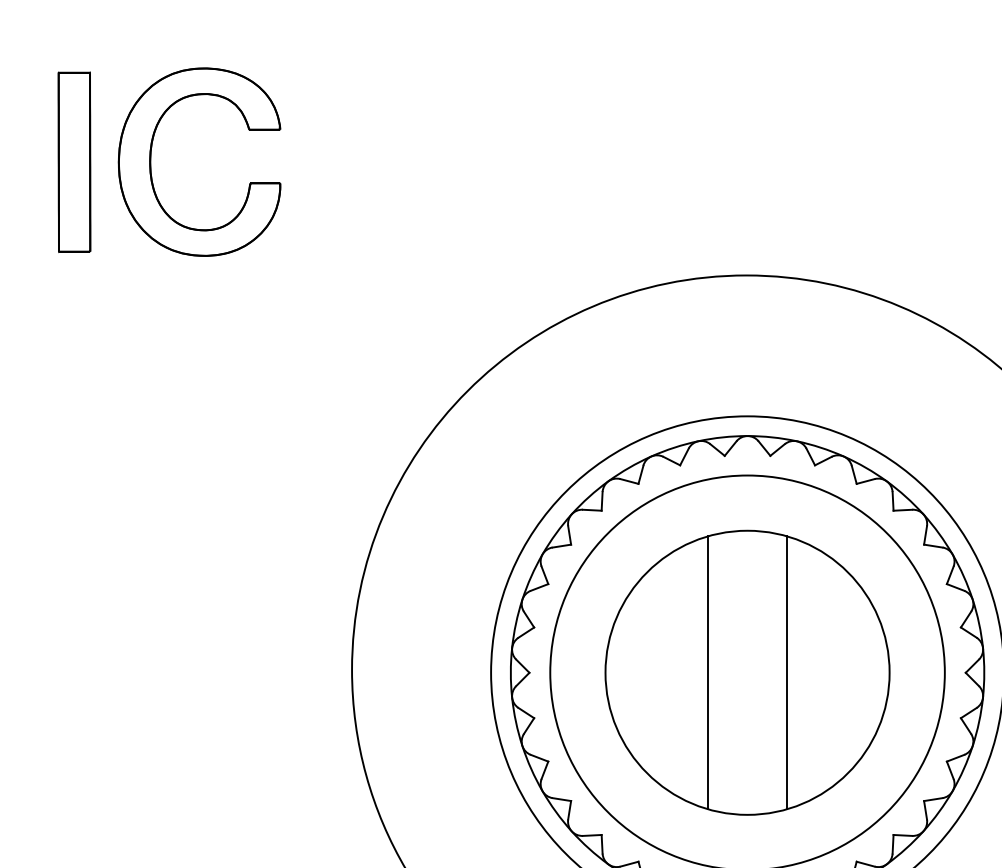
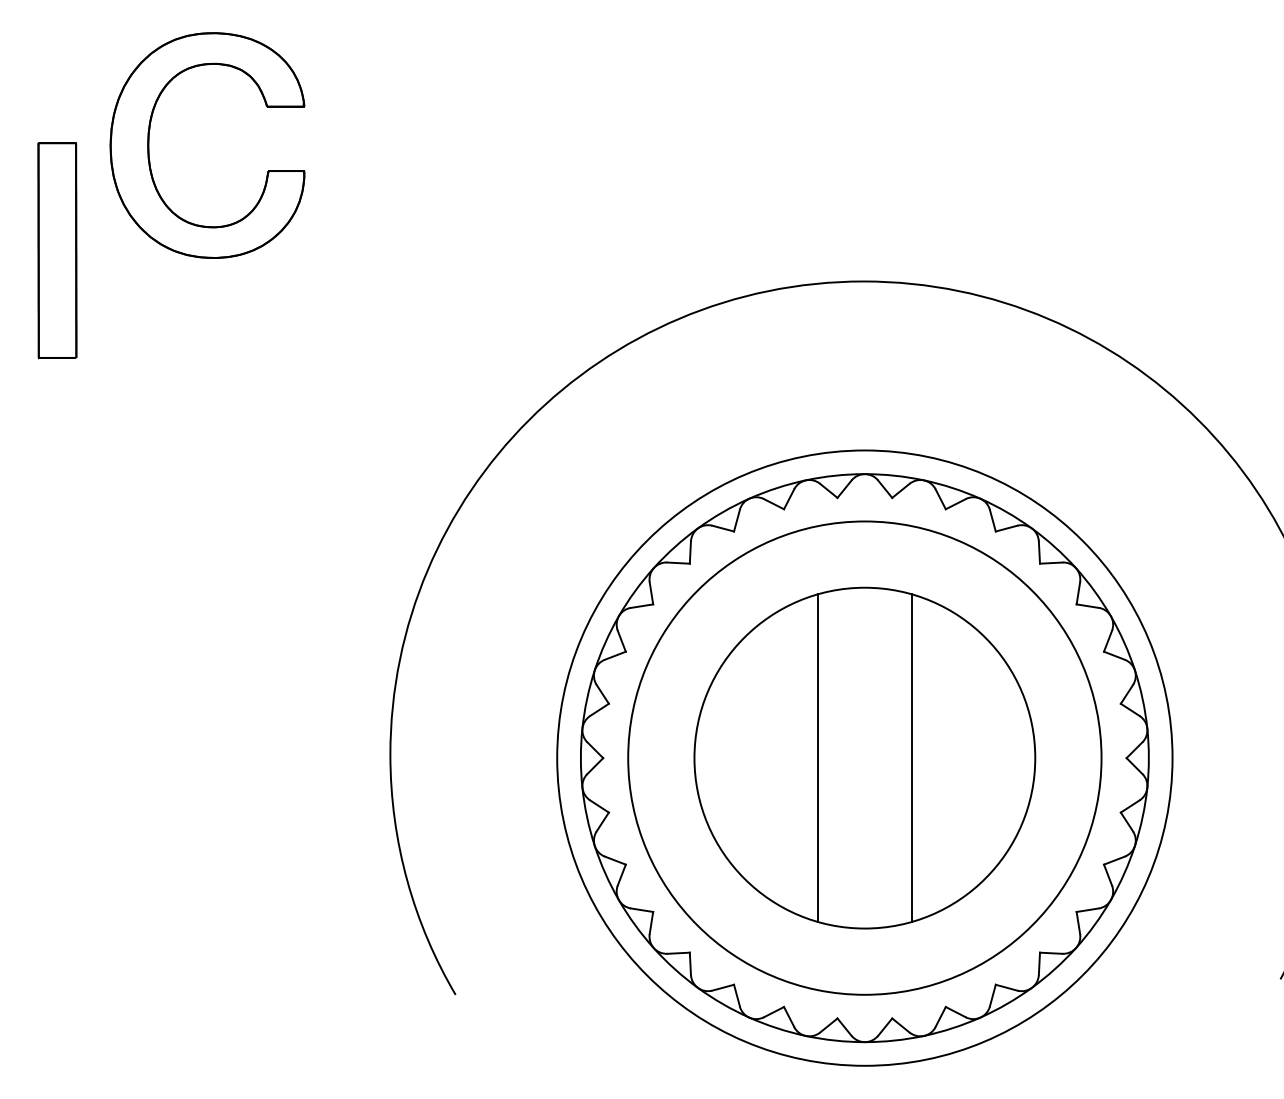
part: (74, 162) -> (57, 250), moved

